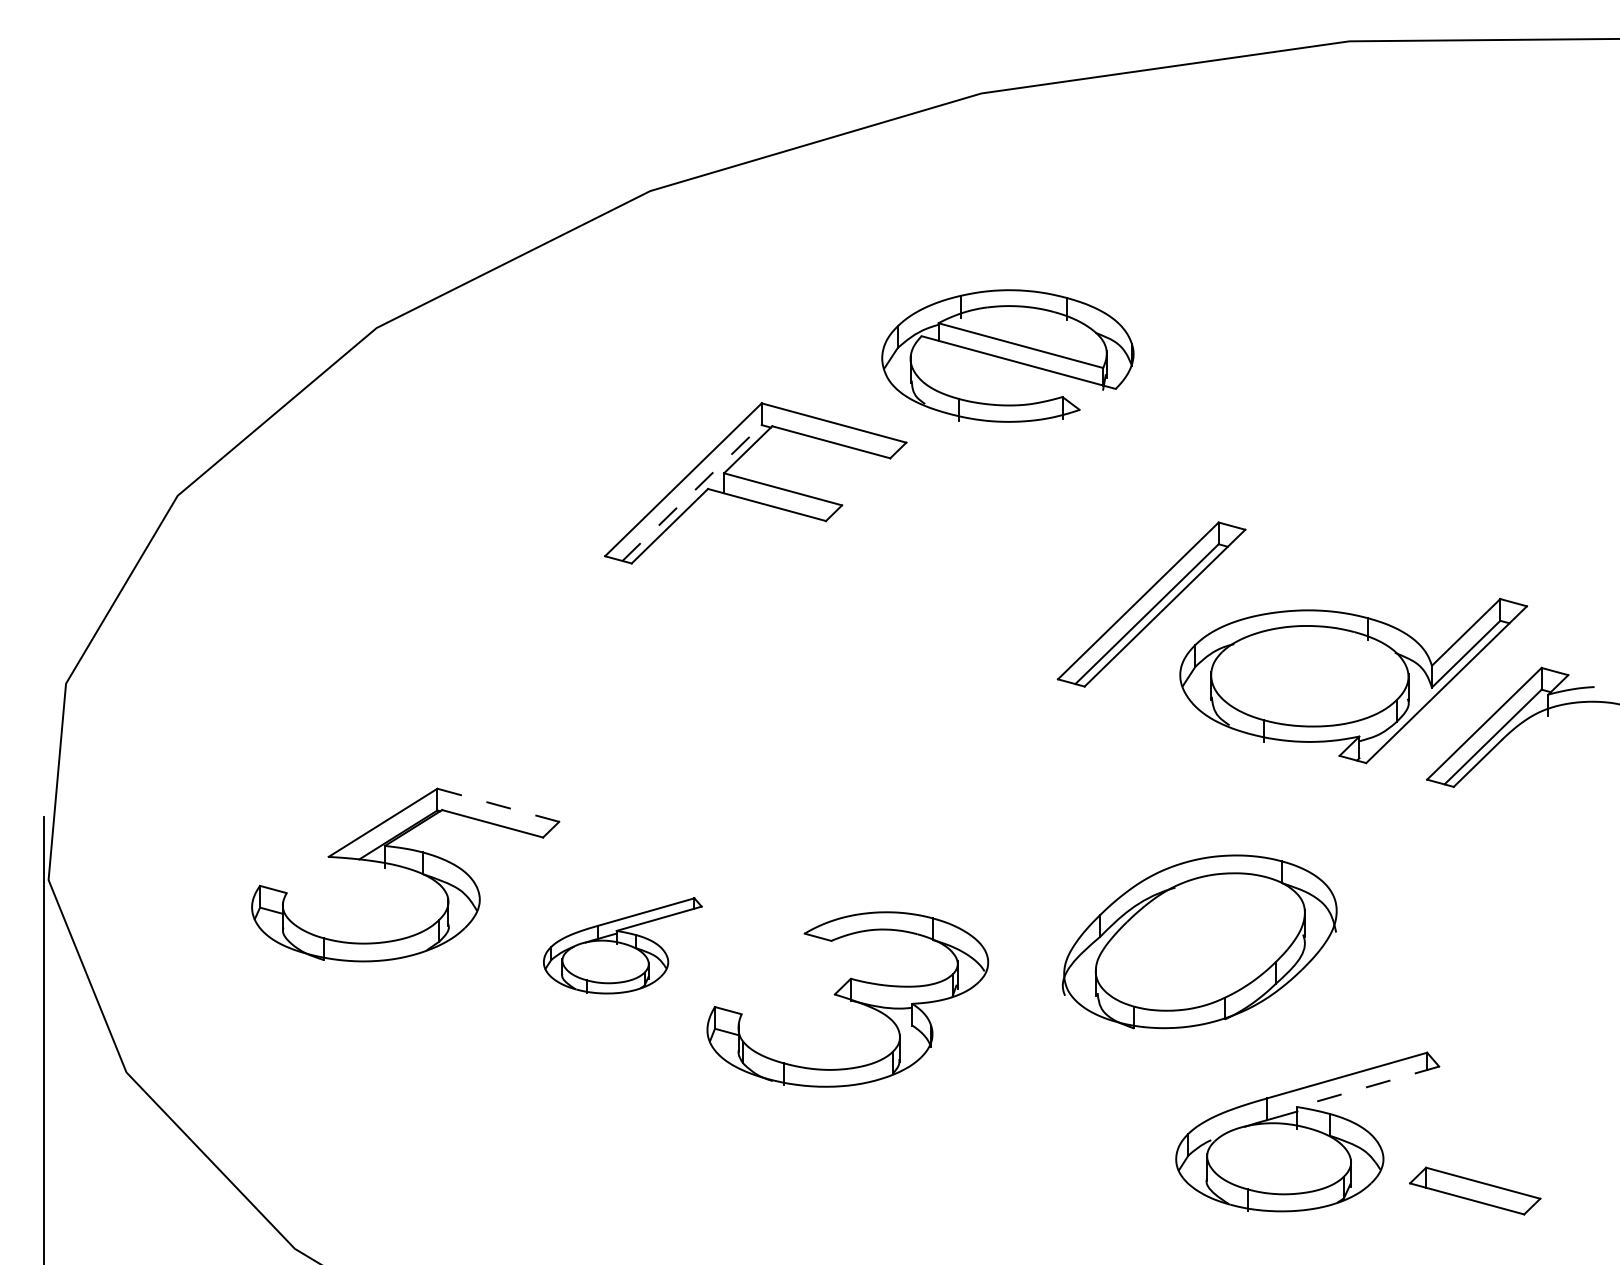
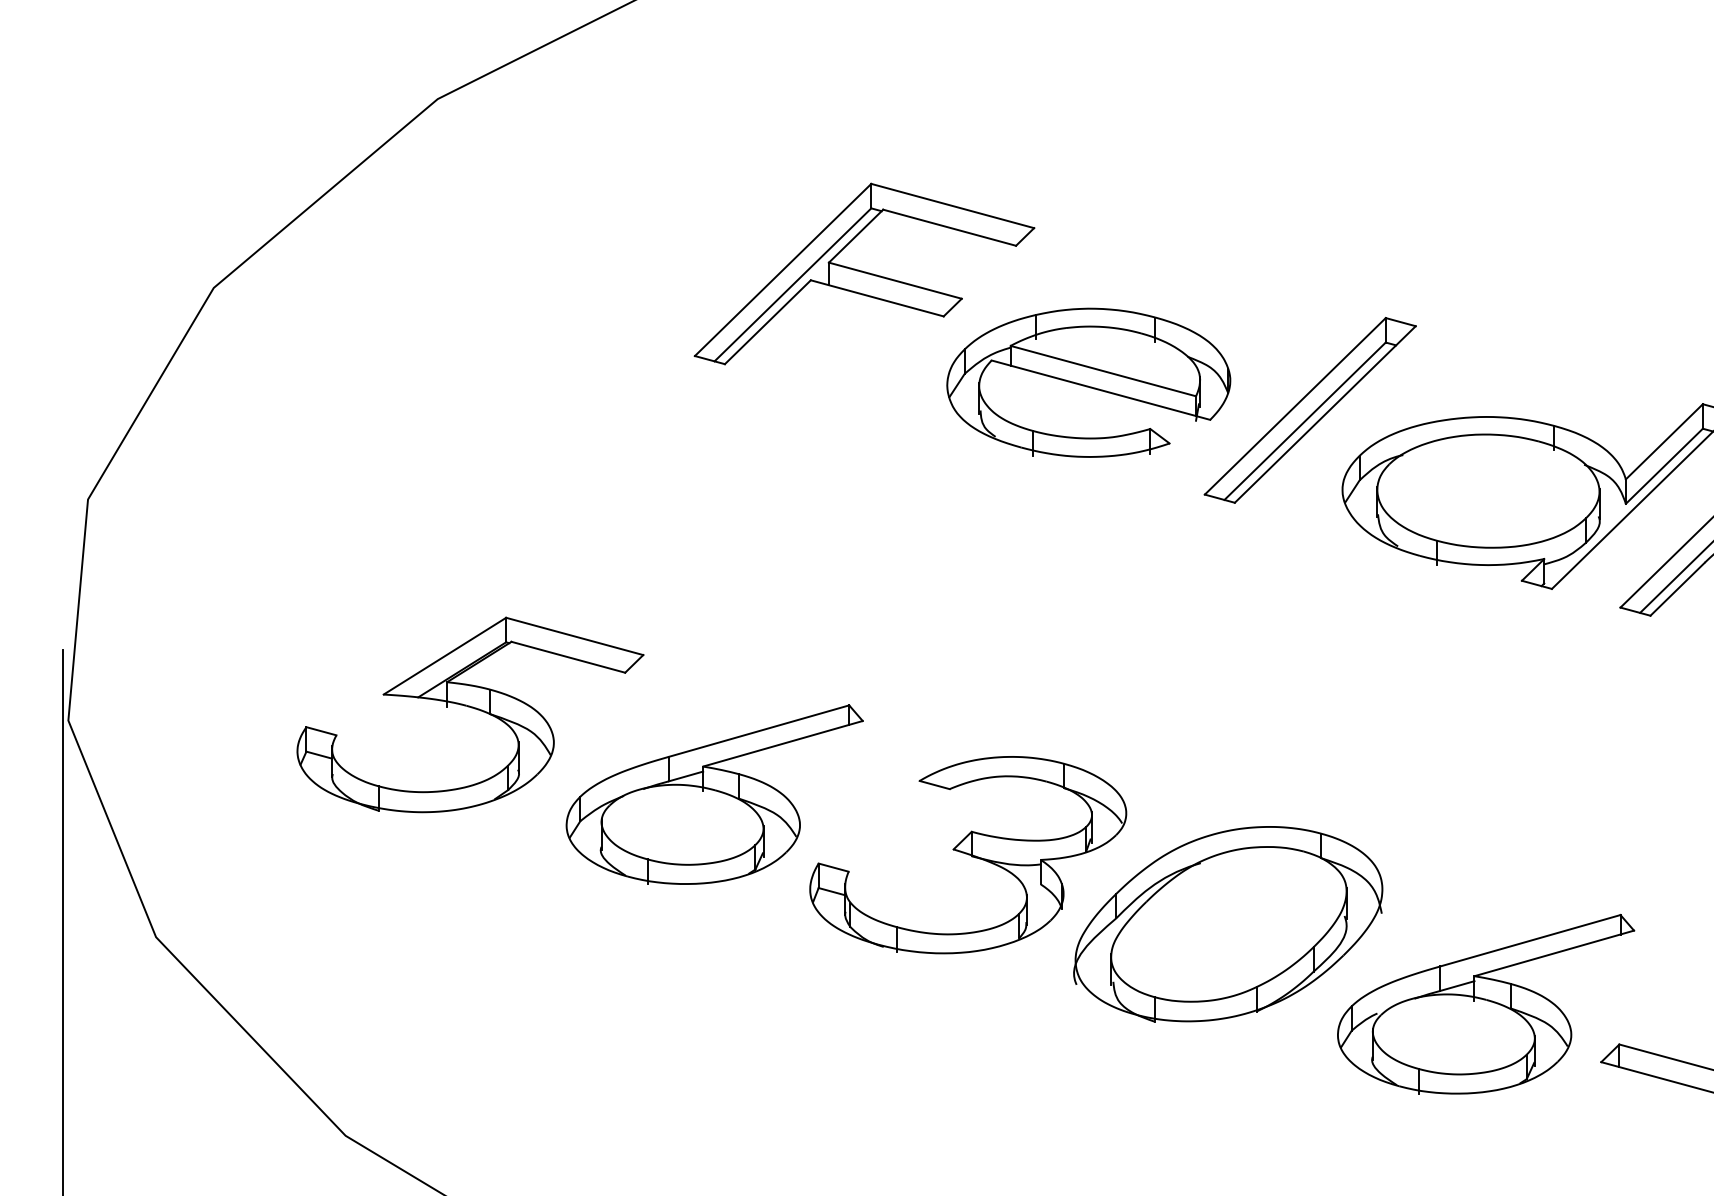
part: (1007, 355) -> (1088, 382), moved
line: (692, 492) -> (793, 284), dashed -> solid
line: (498, 805) -> (574, 636), dashed -> solid
part: (1199, 941) -> (1227, 923), moved
part: (622, 945) -> (714, 794), size x1.67
line: (1368, 1086) -> (1554, 953), dashed -> solid

